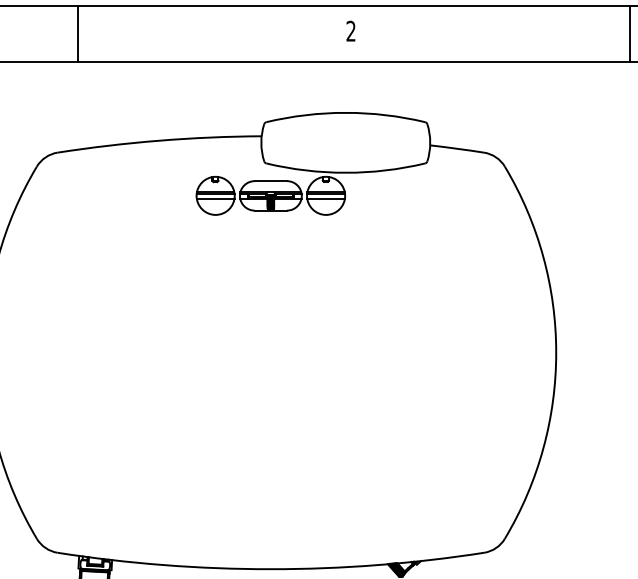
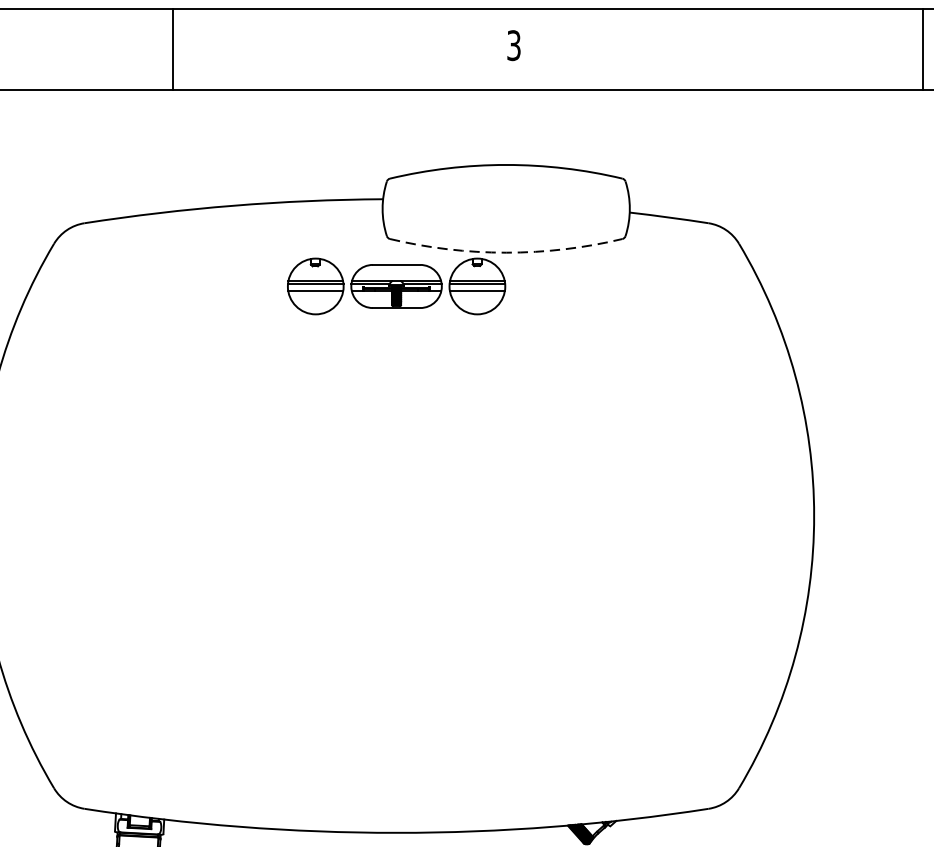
text: (350, 31) -> (513, 45), 2 -> 3
line: (78, 33) -> (173, 48), moved
arc: (345, 172) -> (505, 252), solid -> dashed

